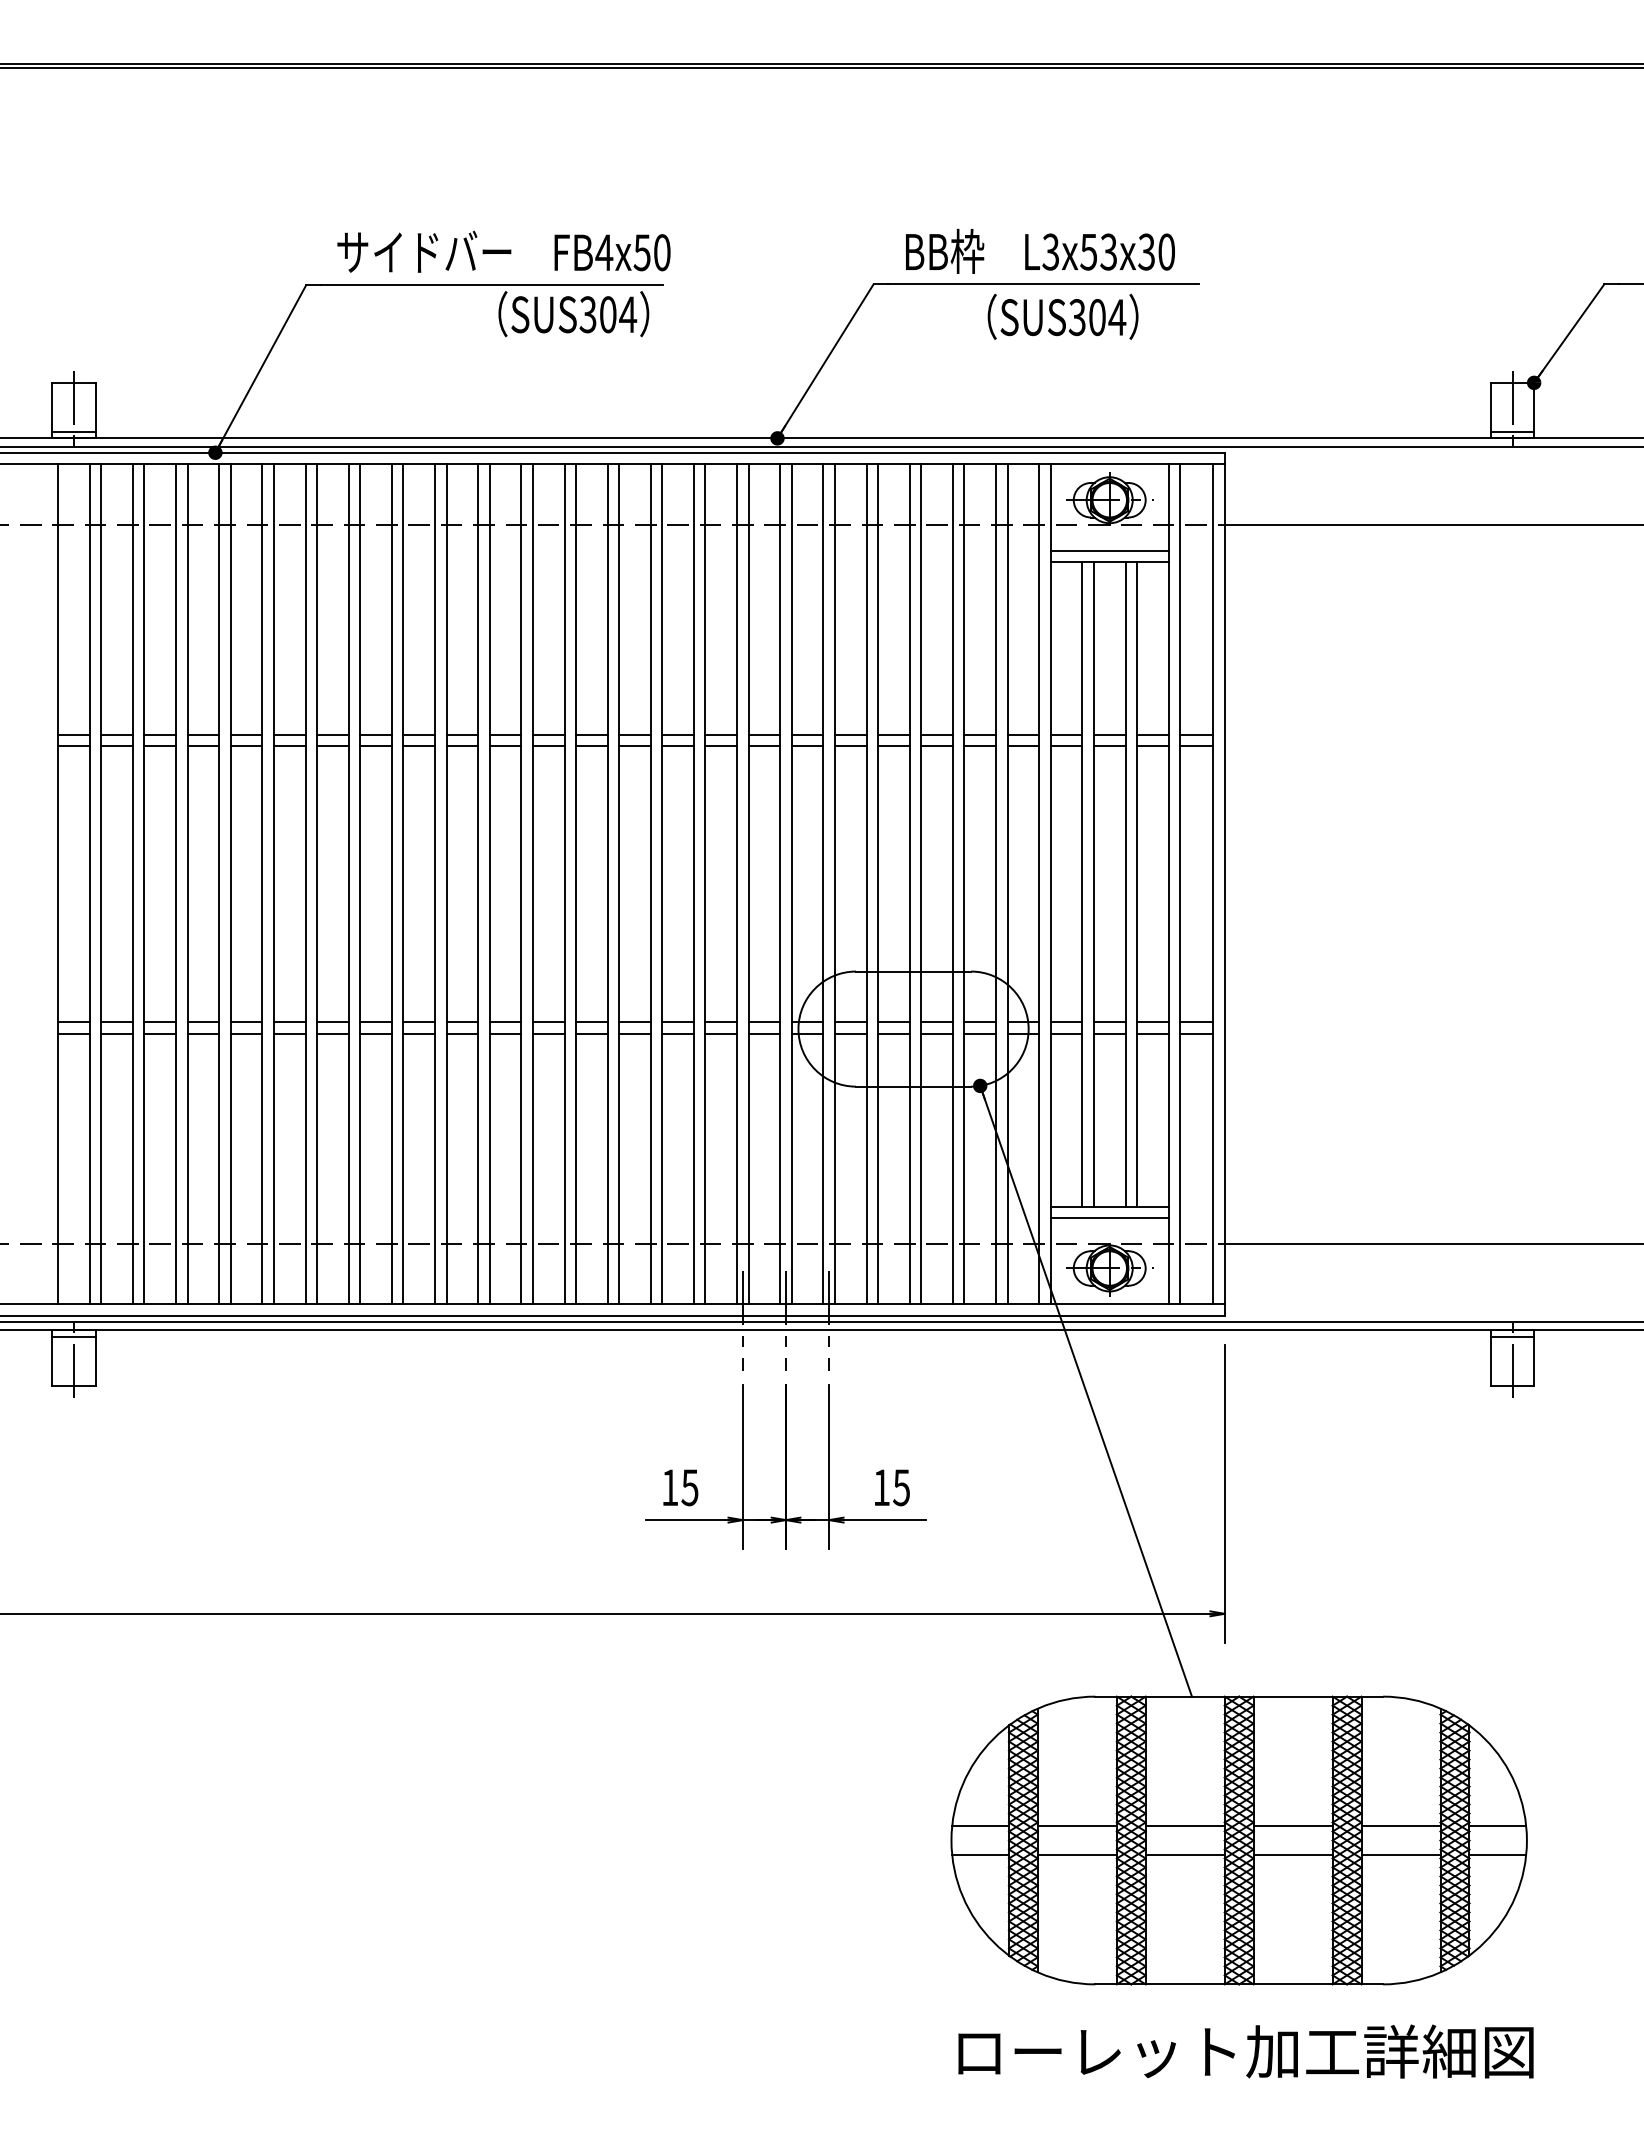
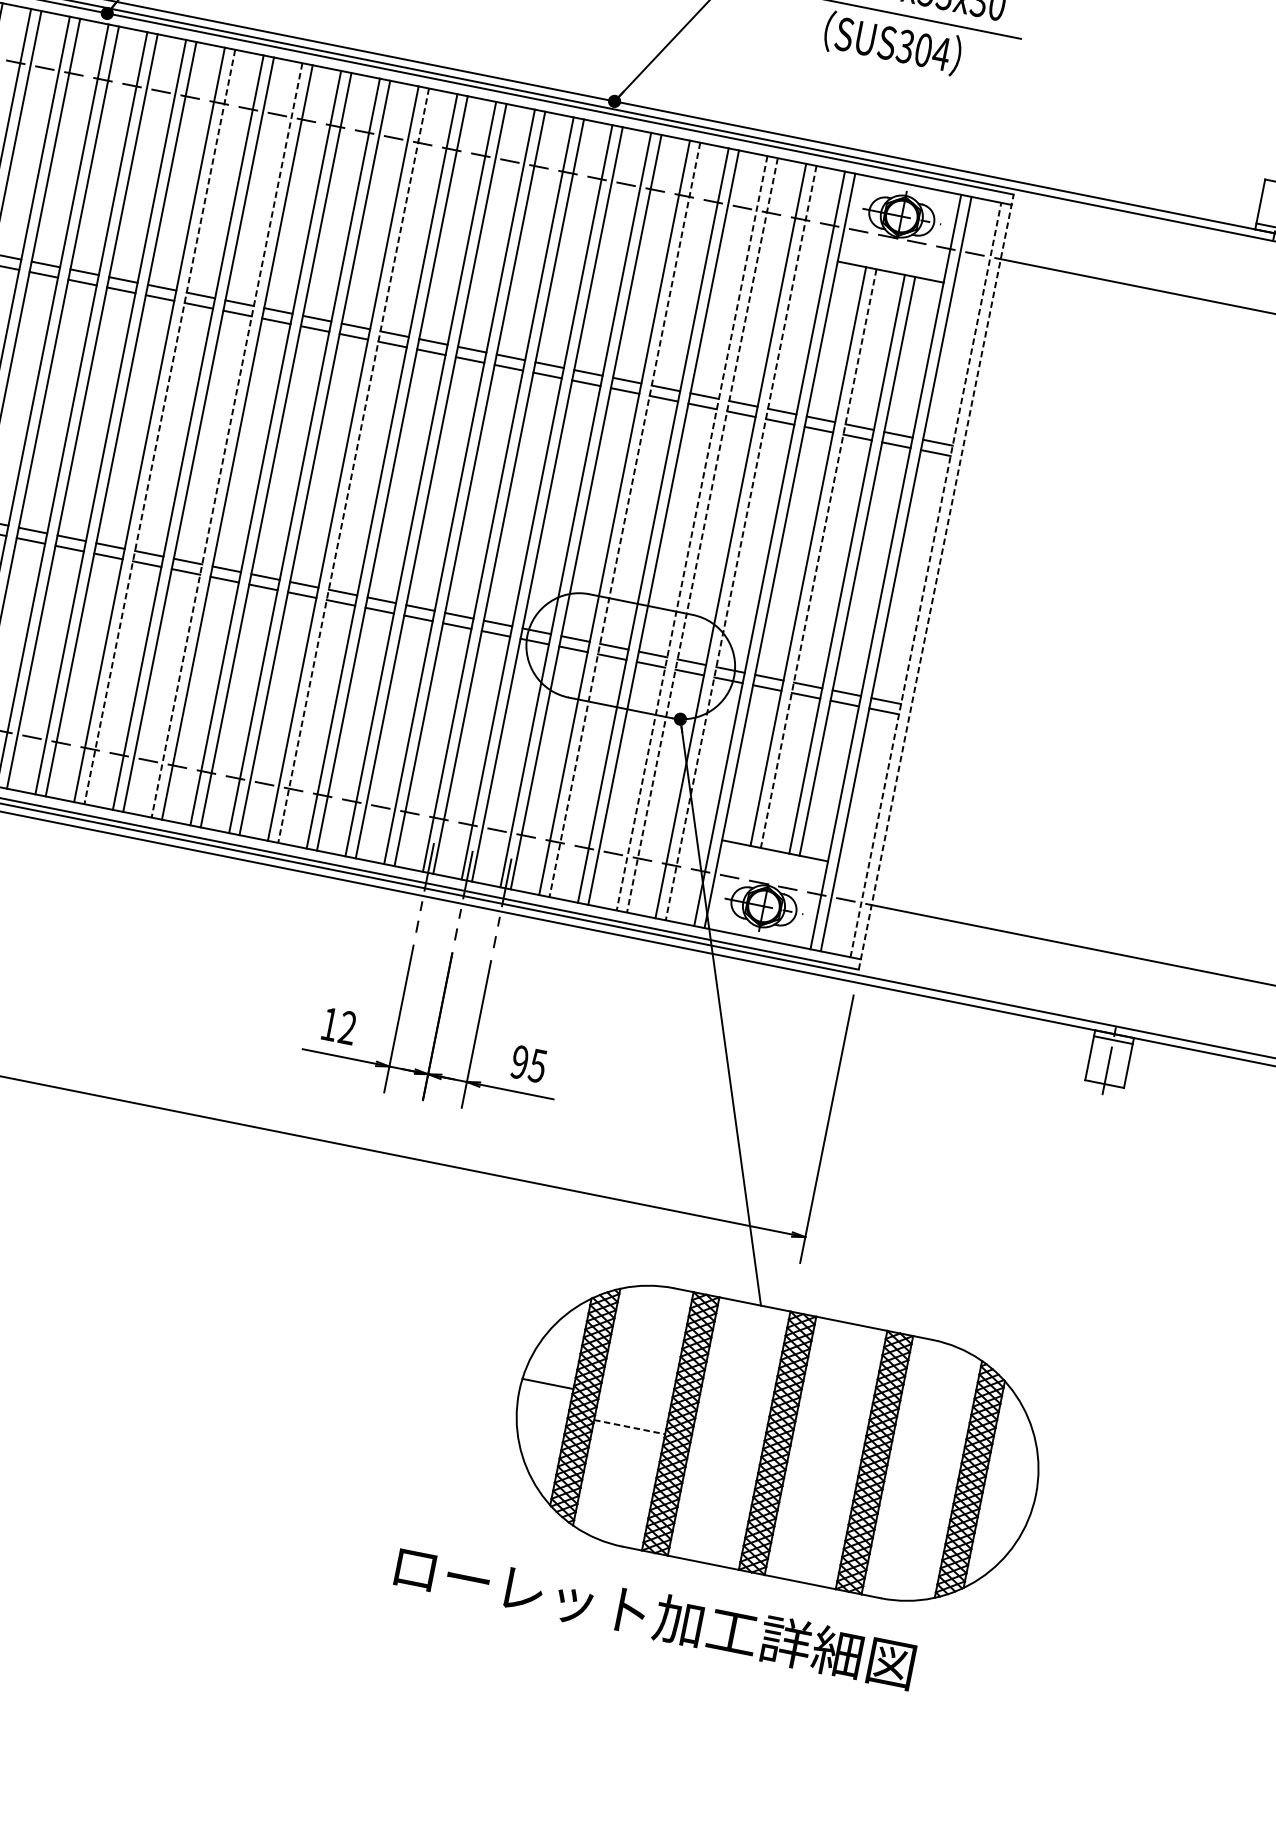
line: (1109, 550) -> (892, 261), removed
line: (1213, 883) -> (926, 579), solid -> dashed
line: (360, 884) -> (160, 427), solid -> dashed
line: (435, 884) -> (227, 440), solid -> dashed
line: (576, 884) -> (354, 465), solid -> dashed
line: (878, 884) -> (625, 520), solid -> dashed
line: (952, 884) -> (691, 533), solid -> dashed
line: (964, 884) -> (702, 535), solid -> dashed
line: (1007, 884) -> (741, 543), solid -> dashed
line: (1093, 884) -> (818, 558), solid -> dashed
line: (1224, 884) -> (935, 582), solid -> dashed
line: (1109, 1218) -> (772, 861), removed
text: (689, 1487) -> (347, 1027), 15 -> 12
text: (881, 1487) -> (519, 1062), 15 -> 95
line: (1076, 1826) -> (634, 1401), removed
line: (1184, 1826) -> (730, 1420), removed
line: (1292, 1826) -> (827, 1440), removed
line: (1400, 1826) -> (924, 1459), removed
line: (1497, 1826) -> (1012, 1477), removed
line: (980, 1854) -> (542, 1409), removed
line: (1077, 1854) -> (629, 1426), solid -> dashed
line: (1184, 1854) -> (725, 1446), removed
line: (1292, 1854) -> (822, 1465), removed
line: (1400, 1854) -> (919, 1484), removed
line: (1497, 1854) -> (1007, 1502), removed
text: (1245, 2051) -> (654, 1615), moved

